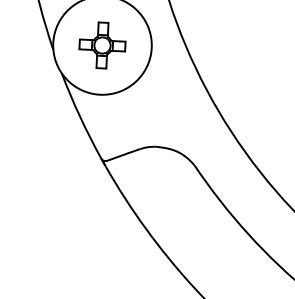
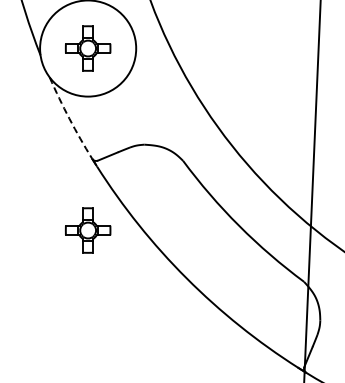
arc: (80, 116) -> (69, 118), solid -> dashed
part: (93, 231) -> (87, 230), added

